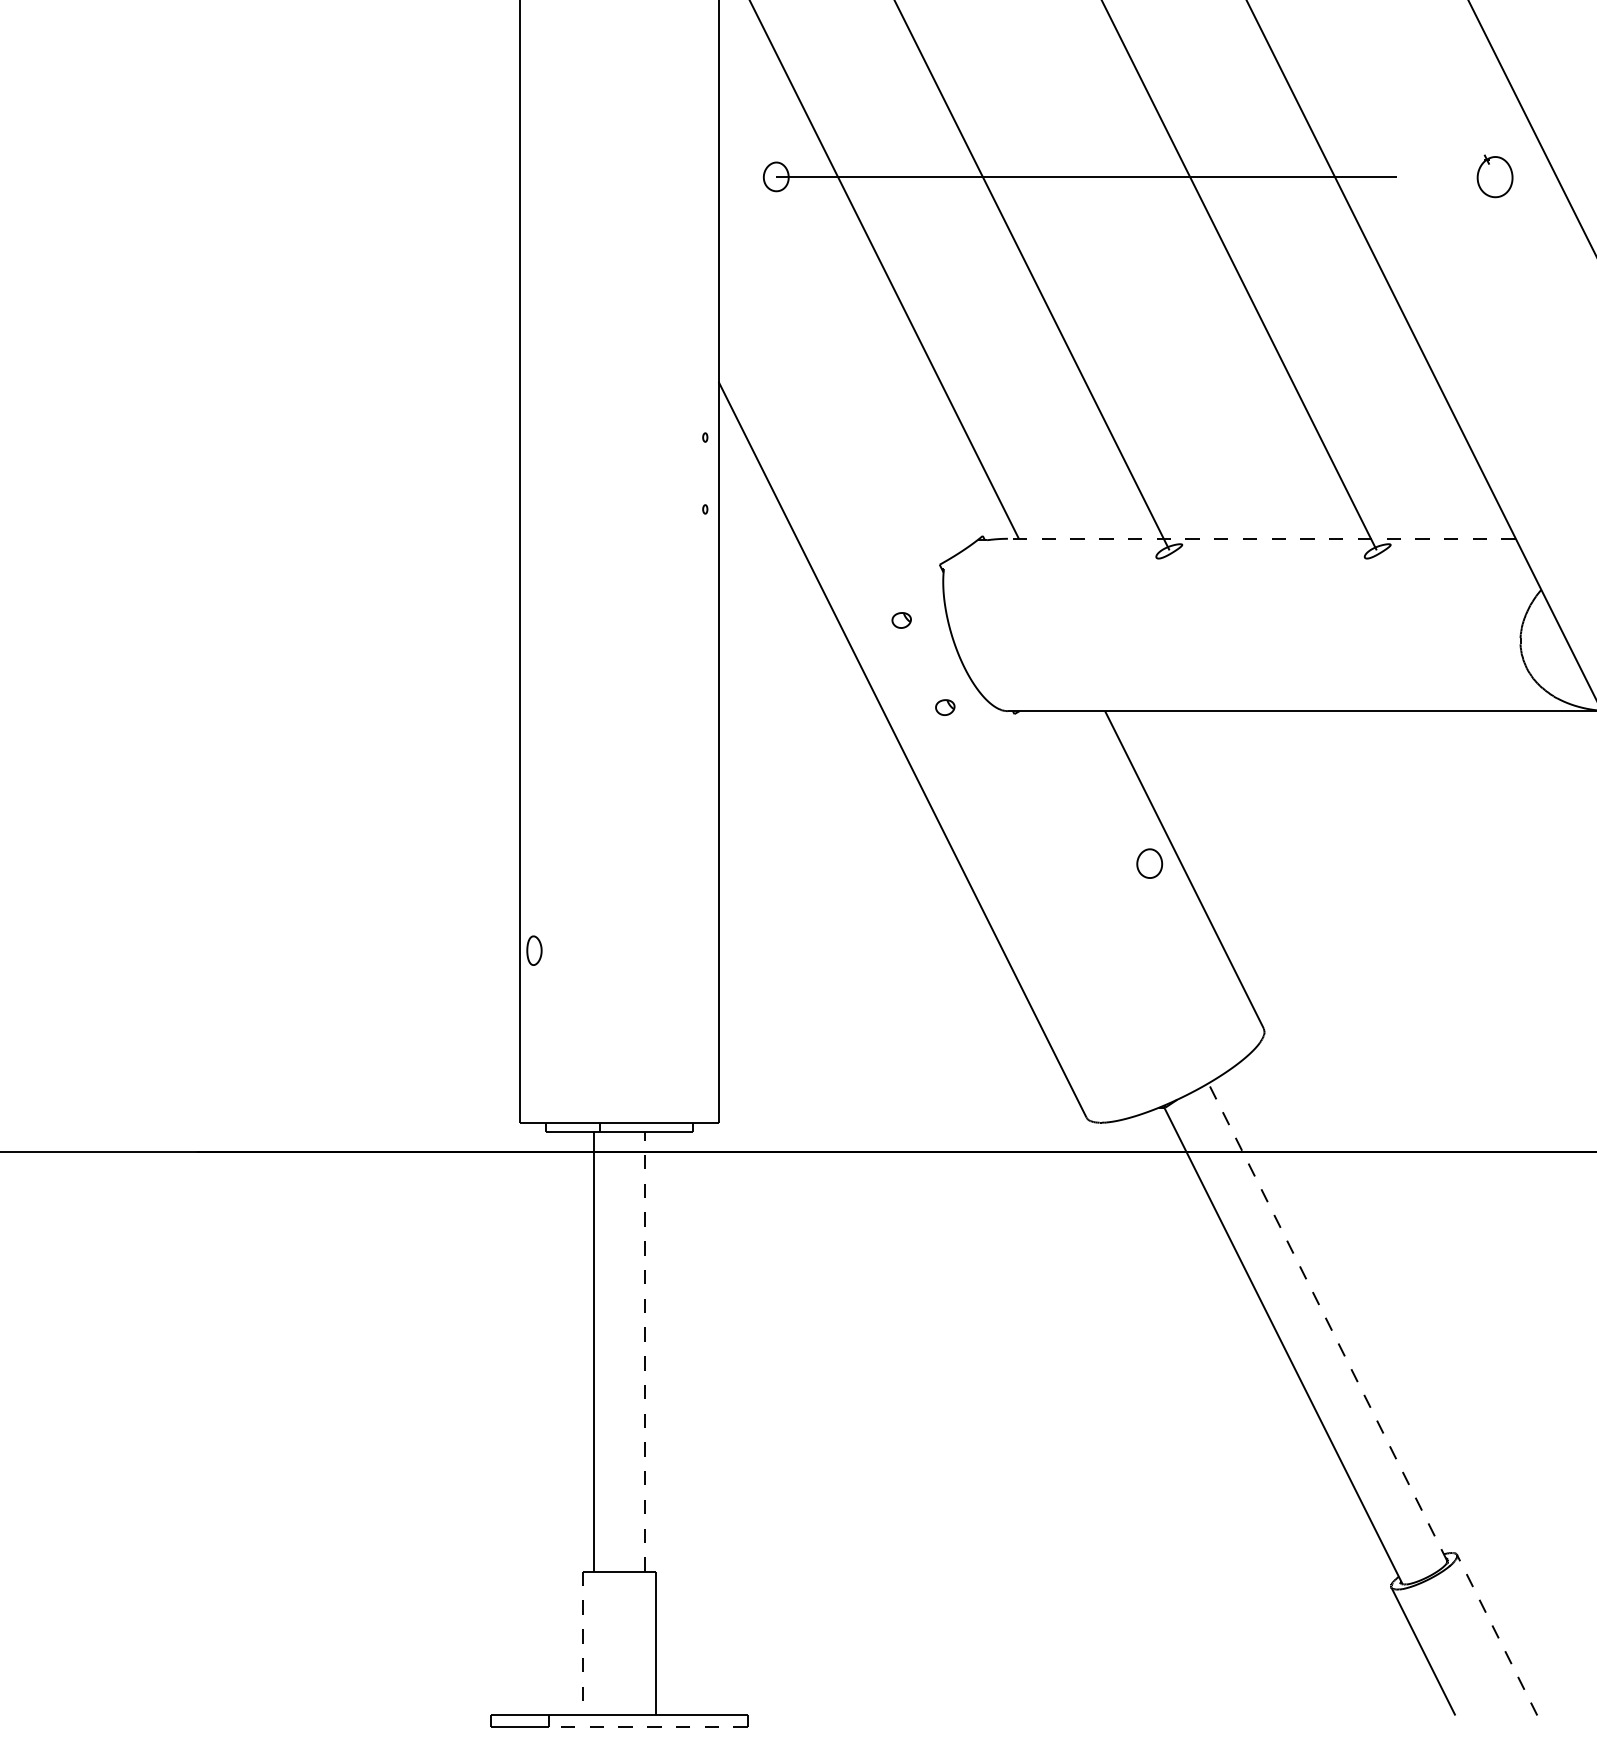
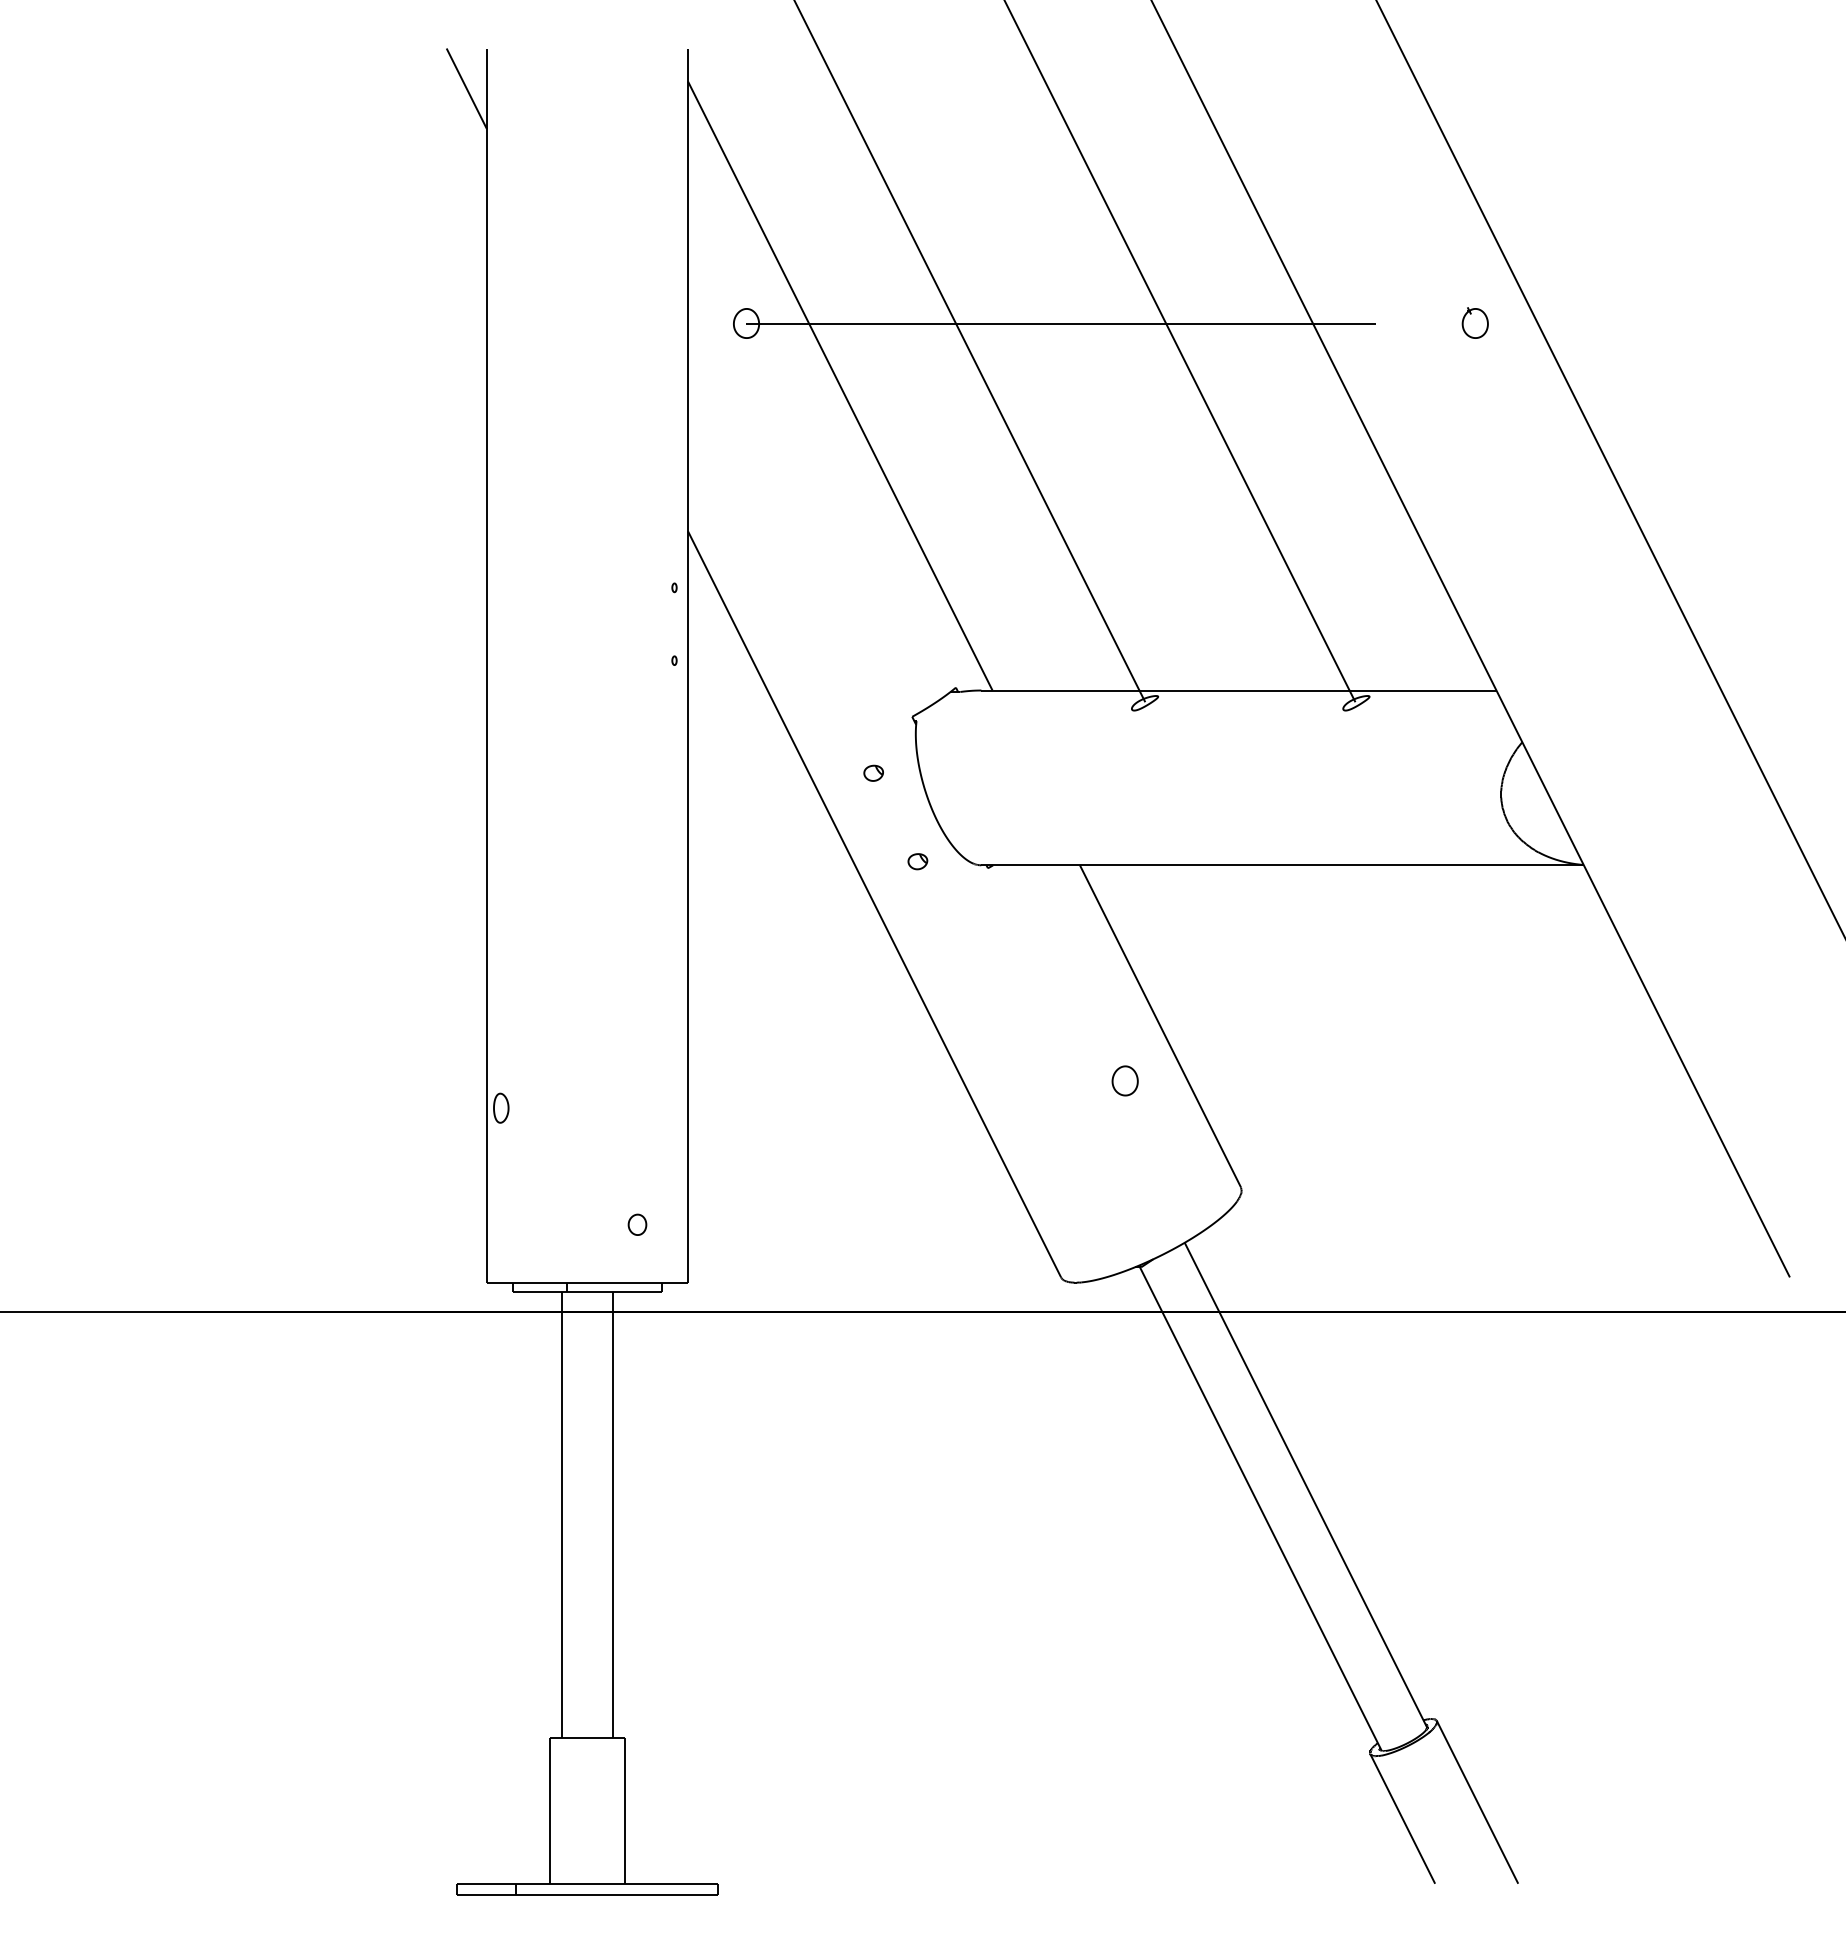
part: (1494, 175) -> (1474, 322), size x0.71
line: (1261, 538) -> (1238, 690), dashed -> solid
part: (1149, 863) -> (1124, 1080), moved
part: (668, 1065) -> (637, 1224), added
line: (1327, 1322) -> (1305, 1485), dashed -> solid
line: (644, 1351) -> (612, 1514), dashed -> solid
line: (1497, 1635) -> (1477, 1802), dashed -> solid
line: (583, 1643) -> (550, 1810), dashed -> solid
line: (648, 1727) -> (616, 1895), dashed -> solid

